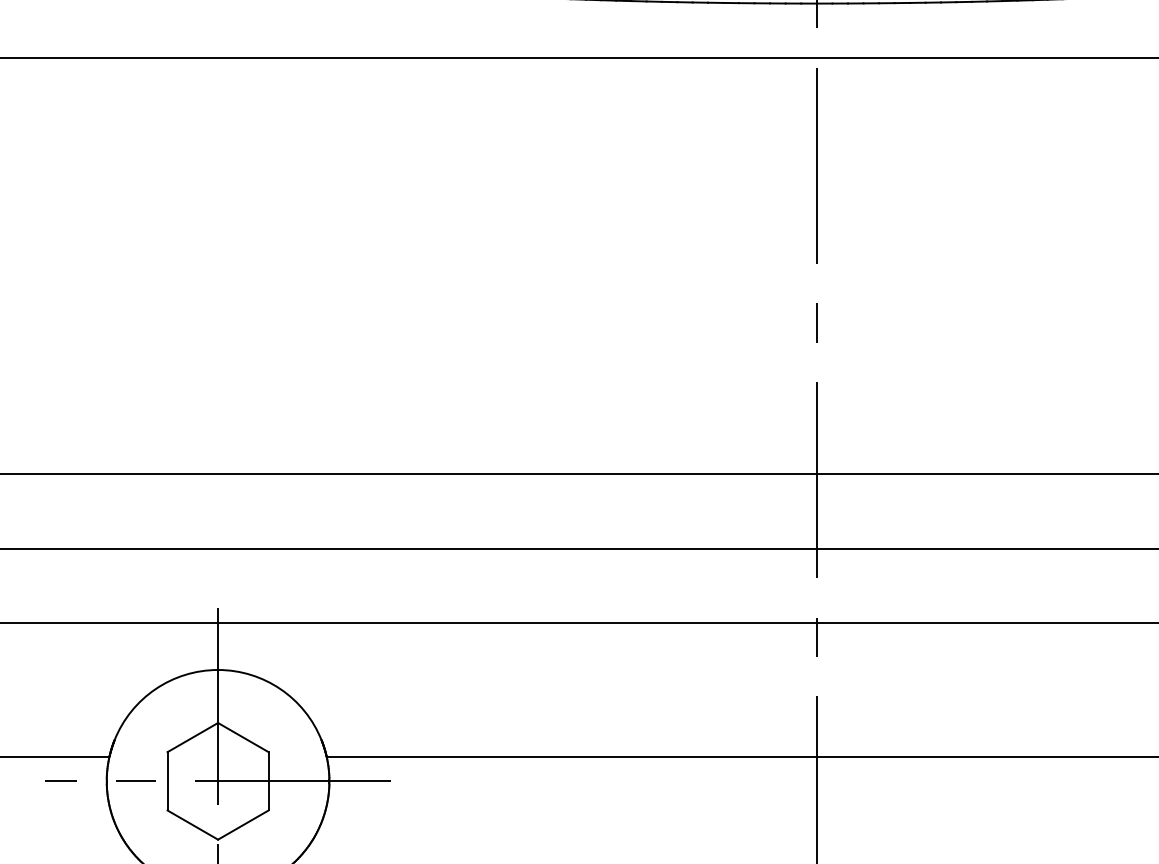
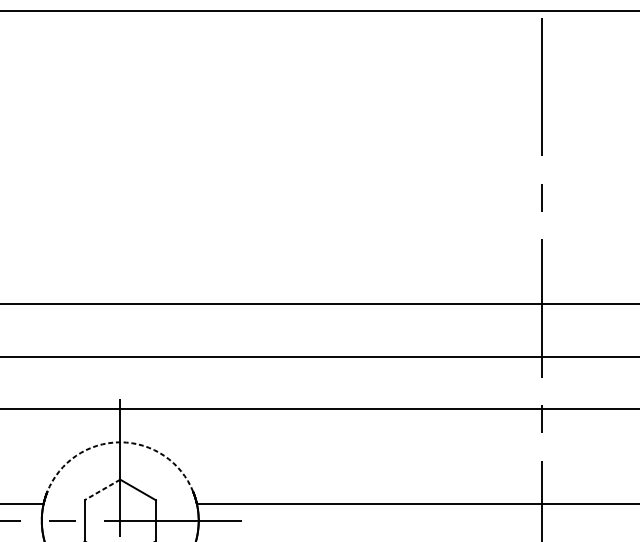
arc: (218, 669) -> (120, 441), solid -> dashed
line: (192, 737) -> (102, 489), solid -> dashed

